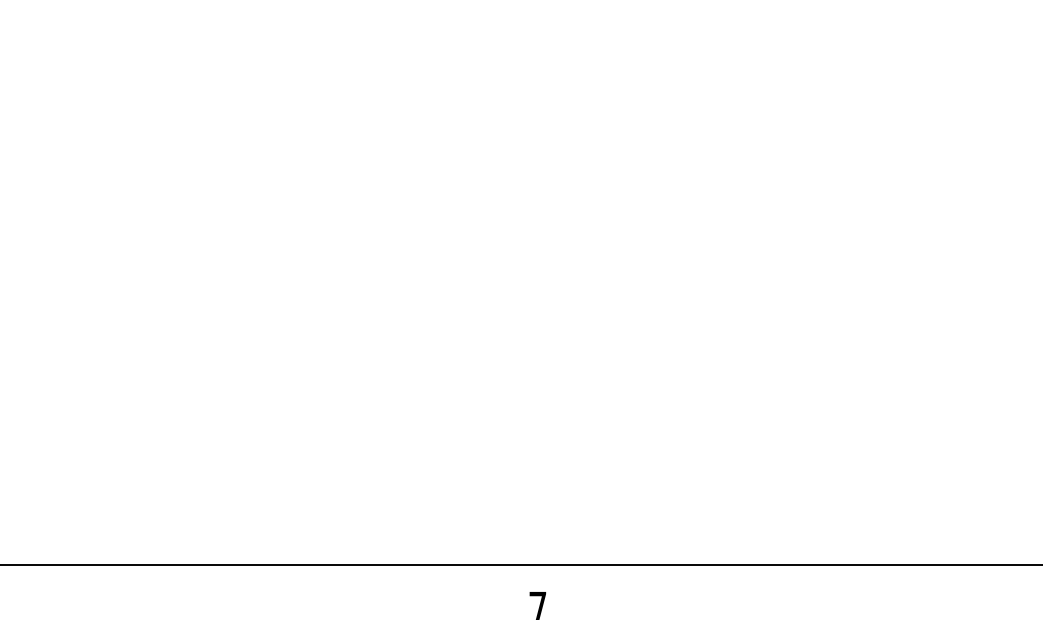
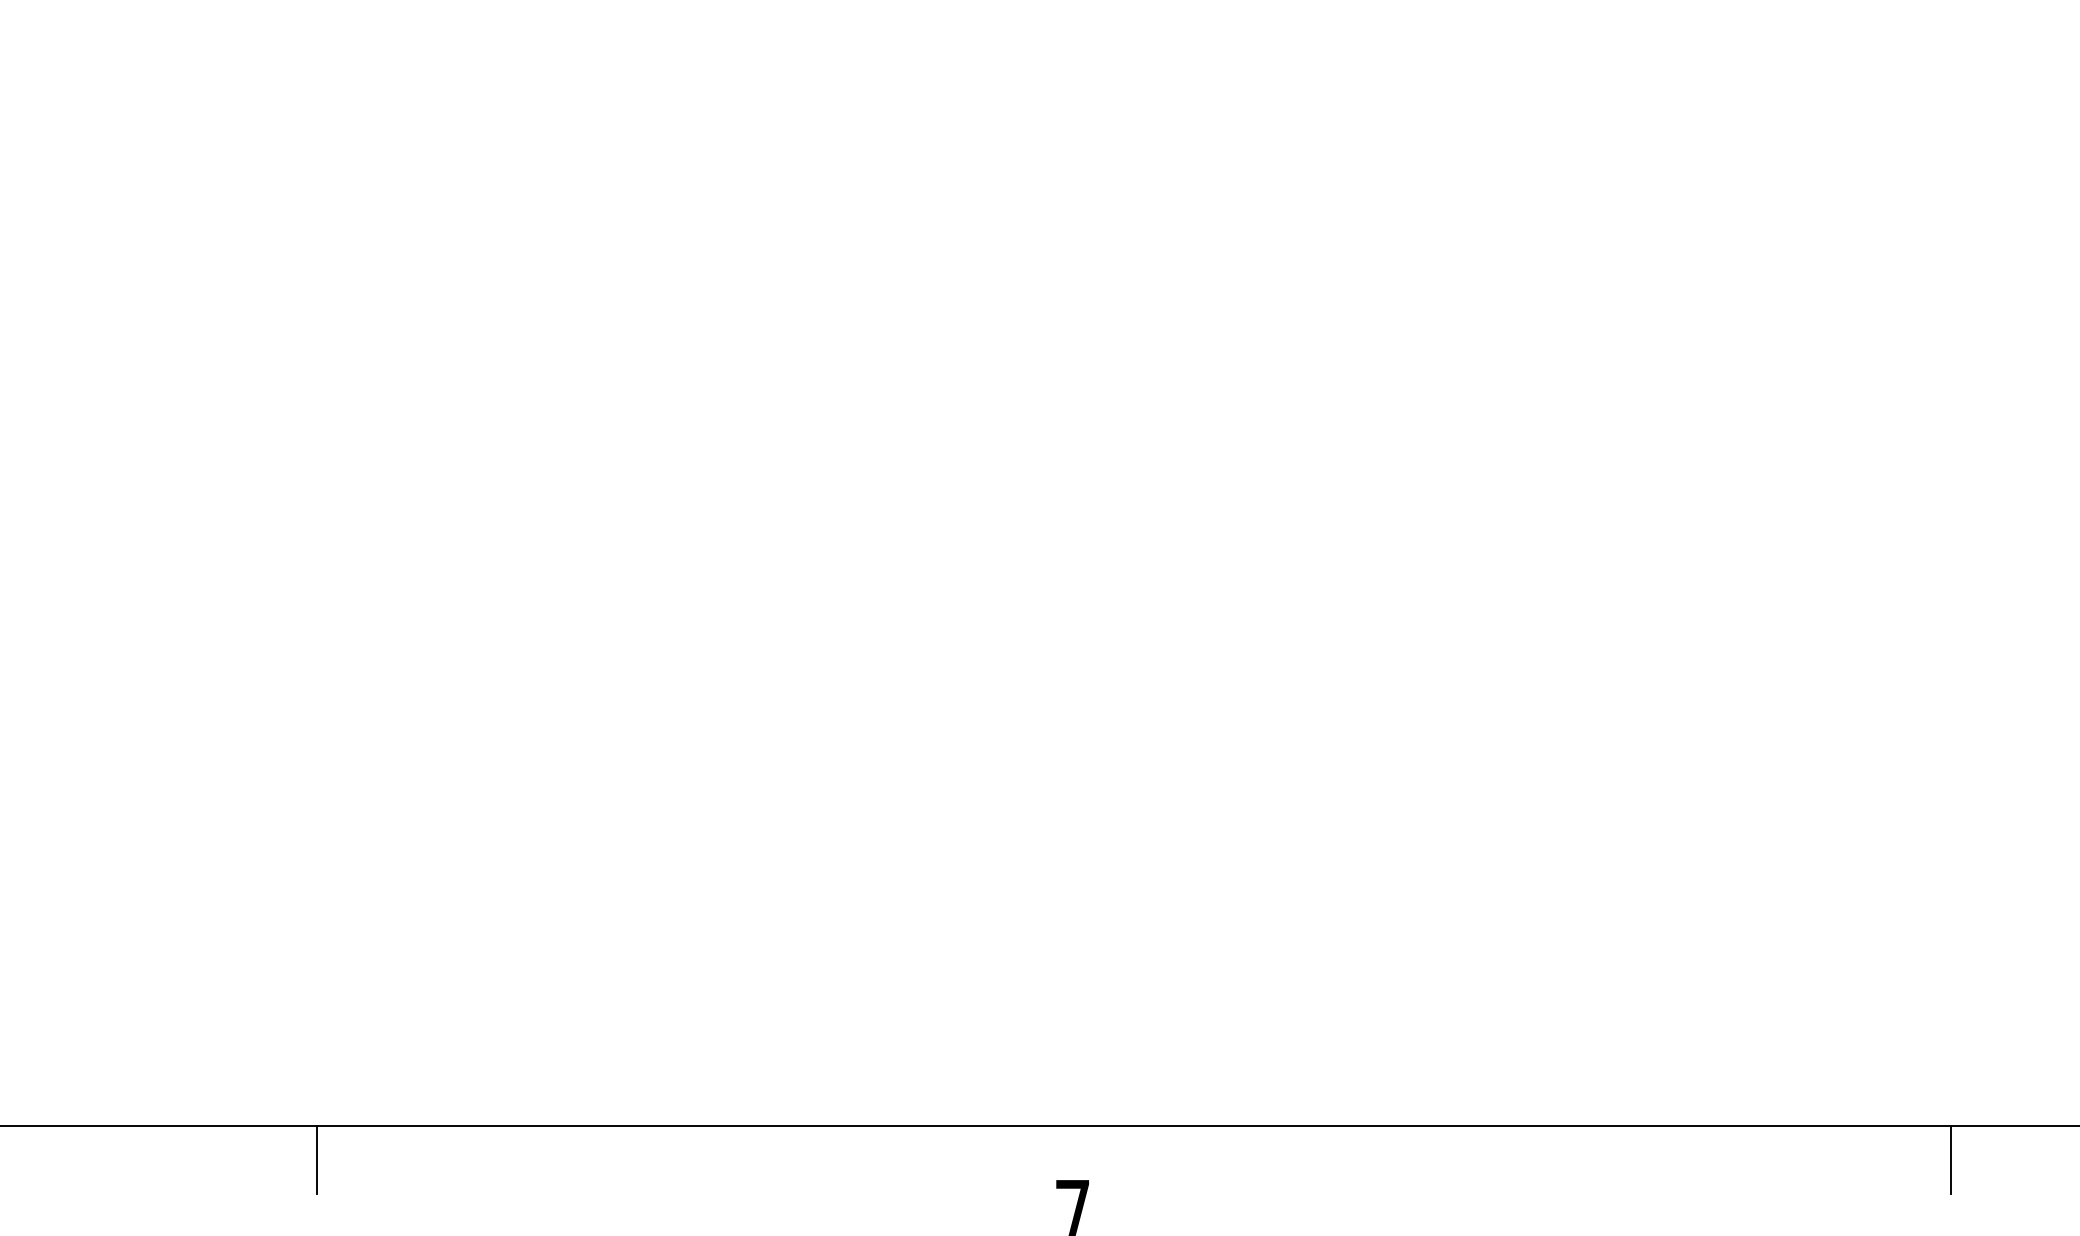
line: (159, 581) -> (318, 1159), added
line: (978, 581) -> (1951, 1159), added

